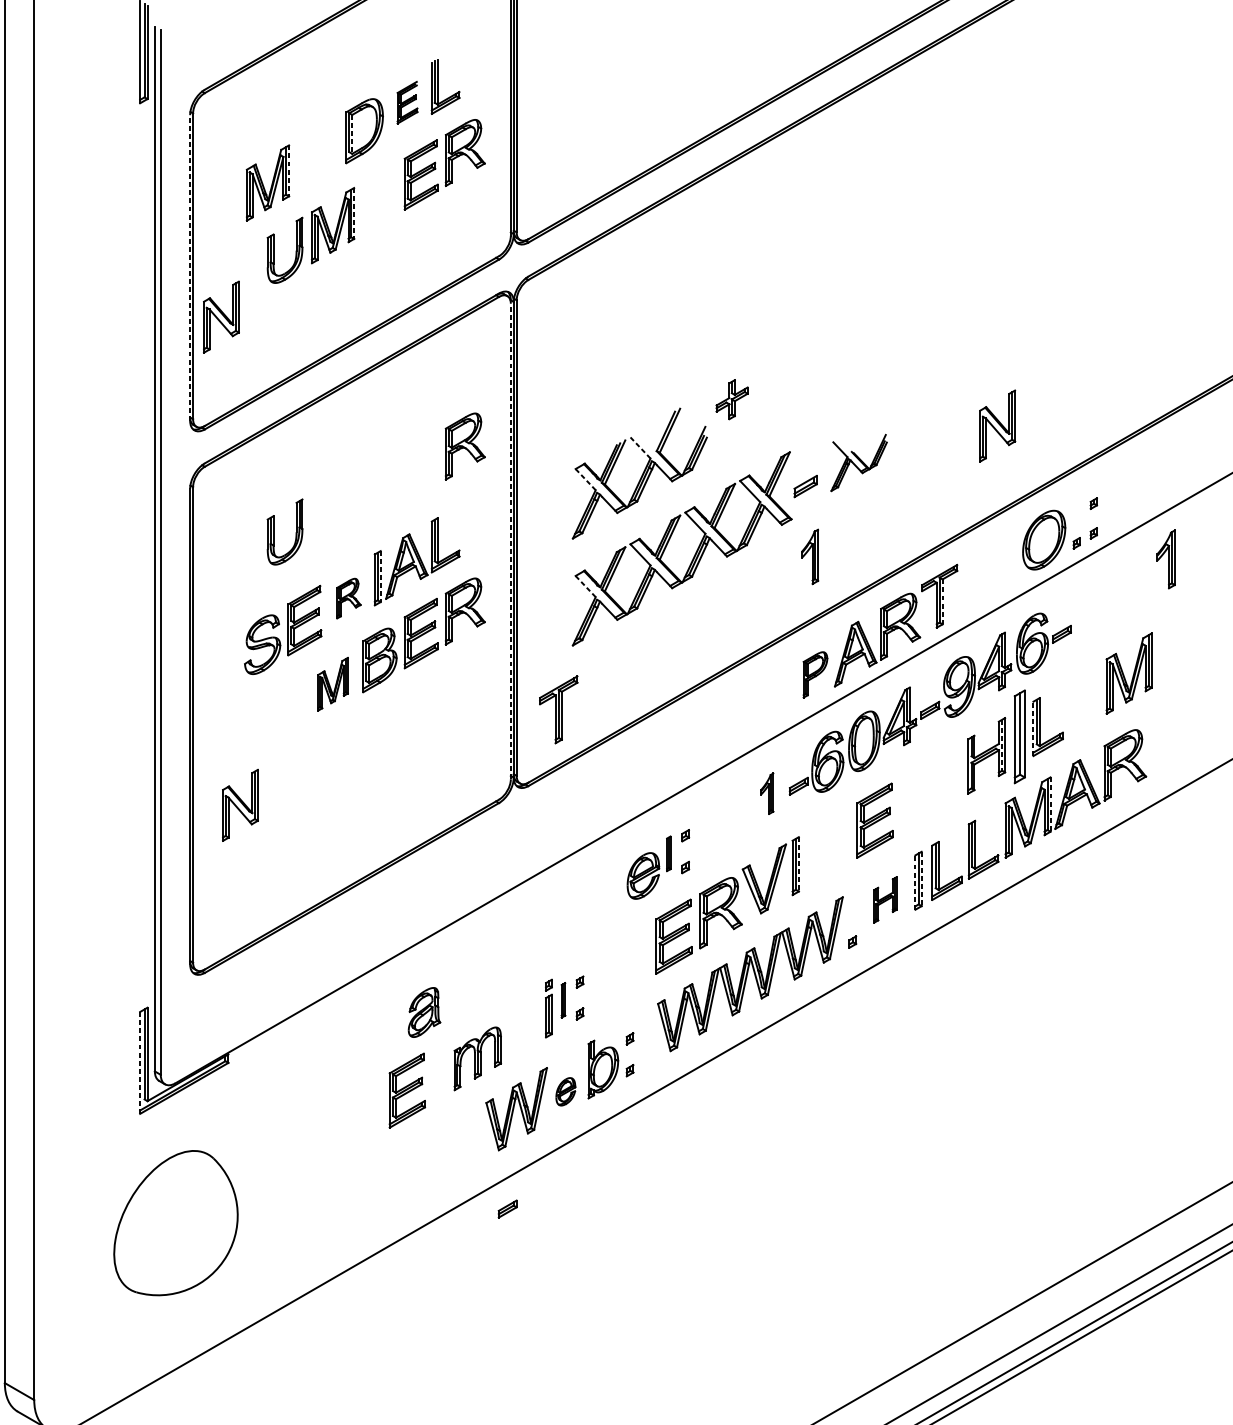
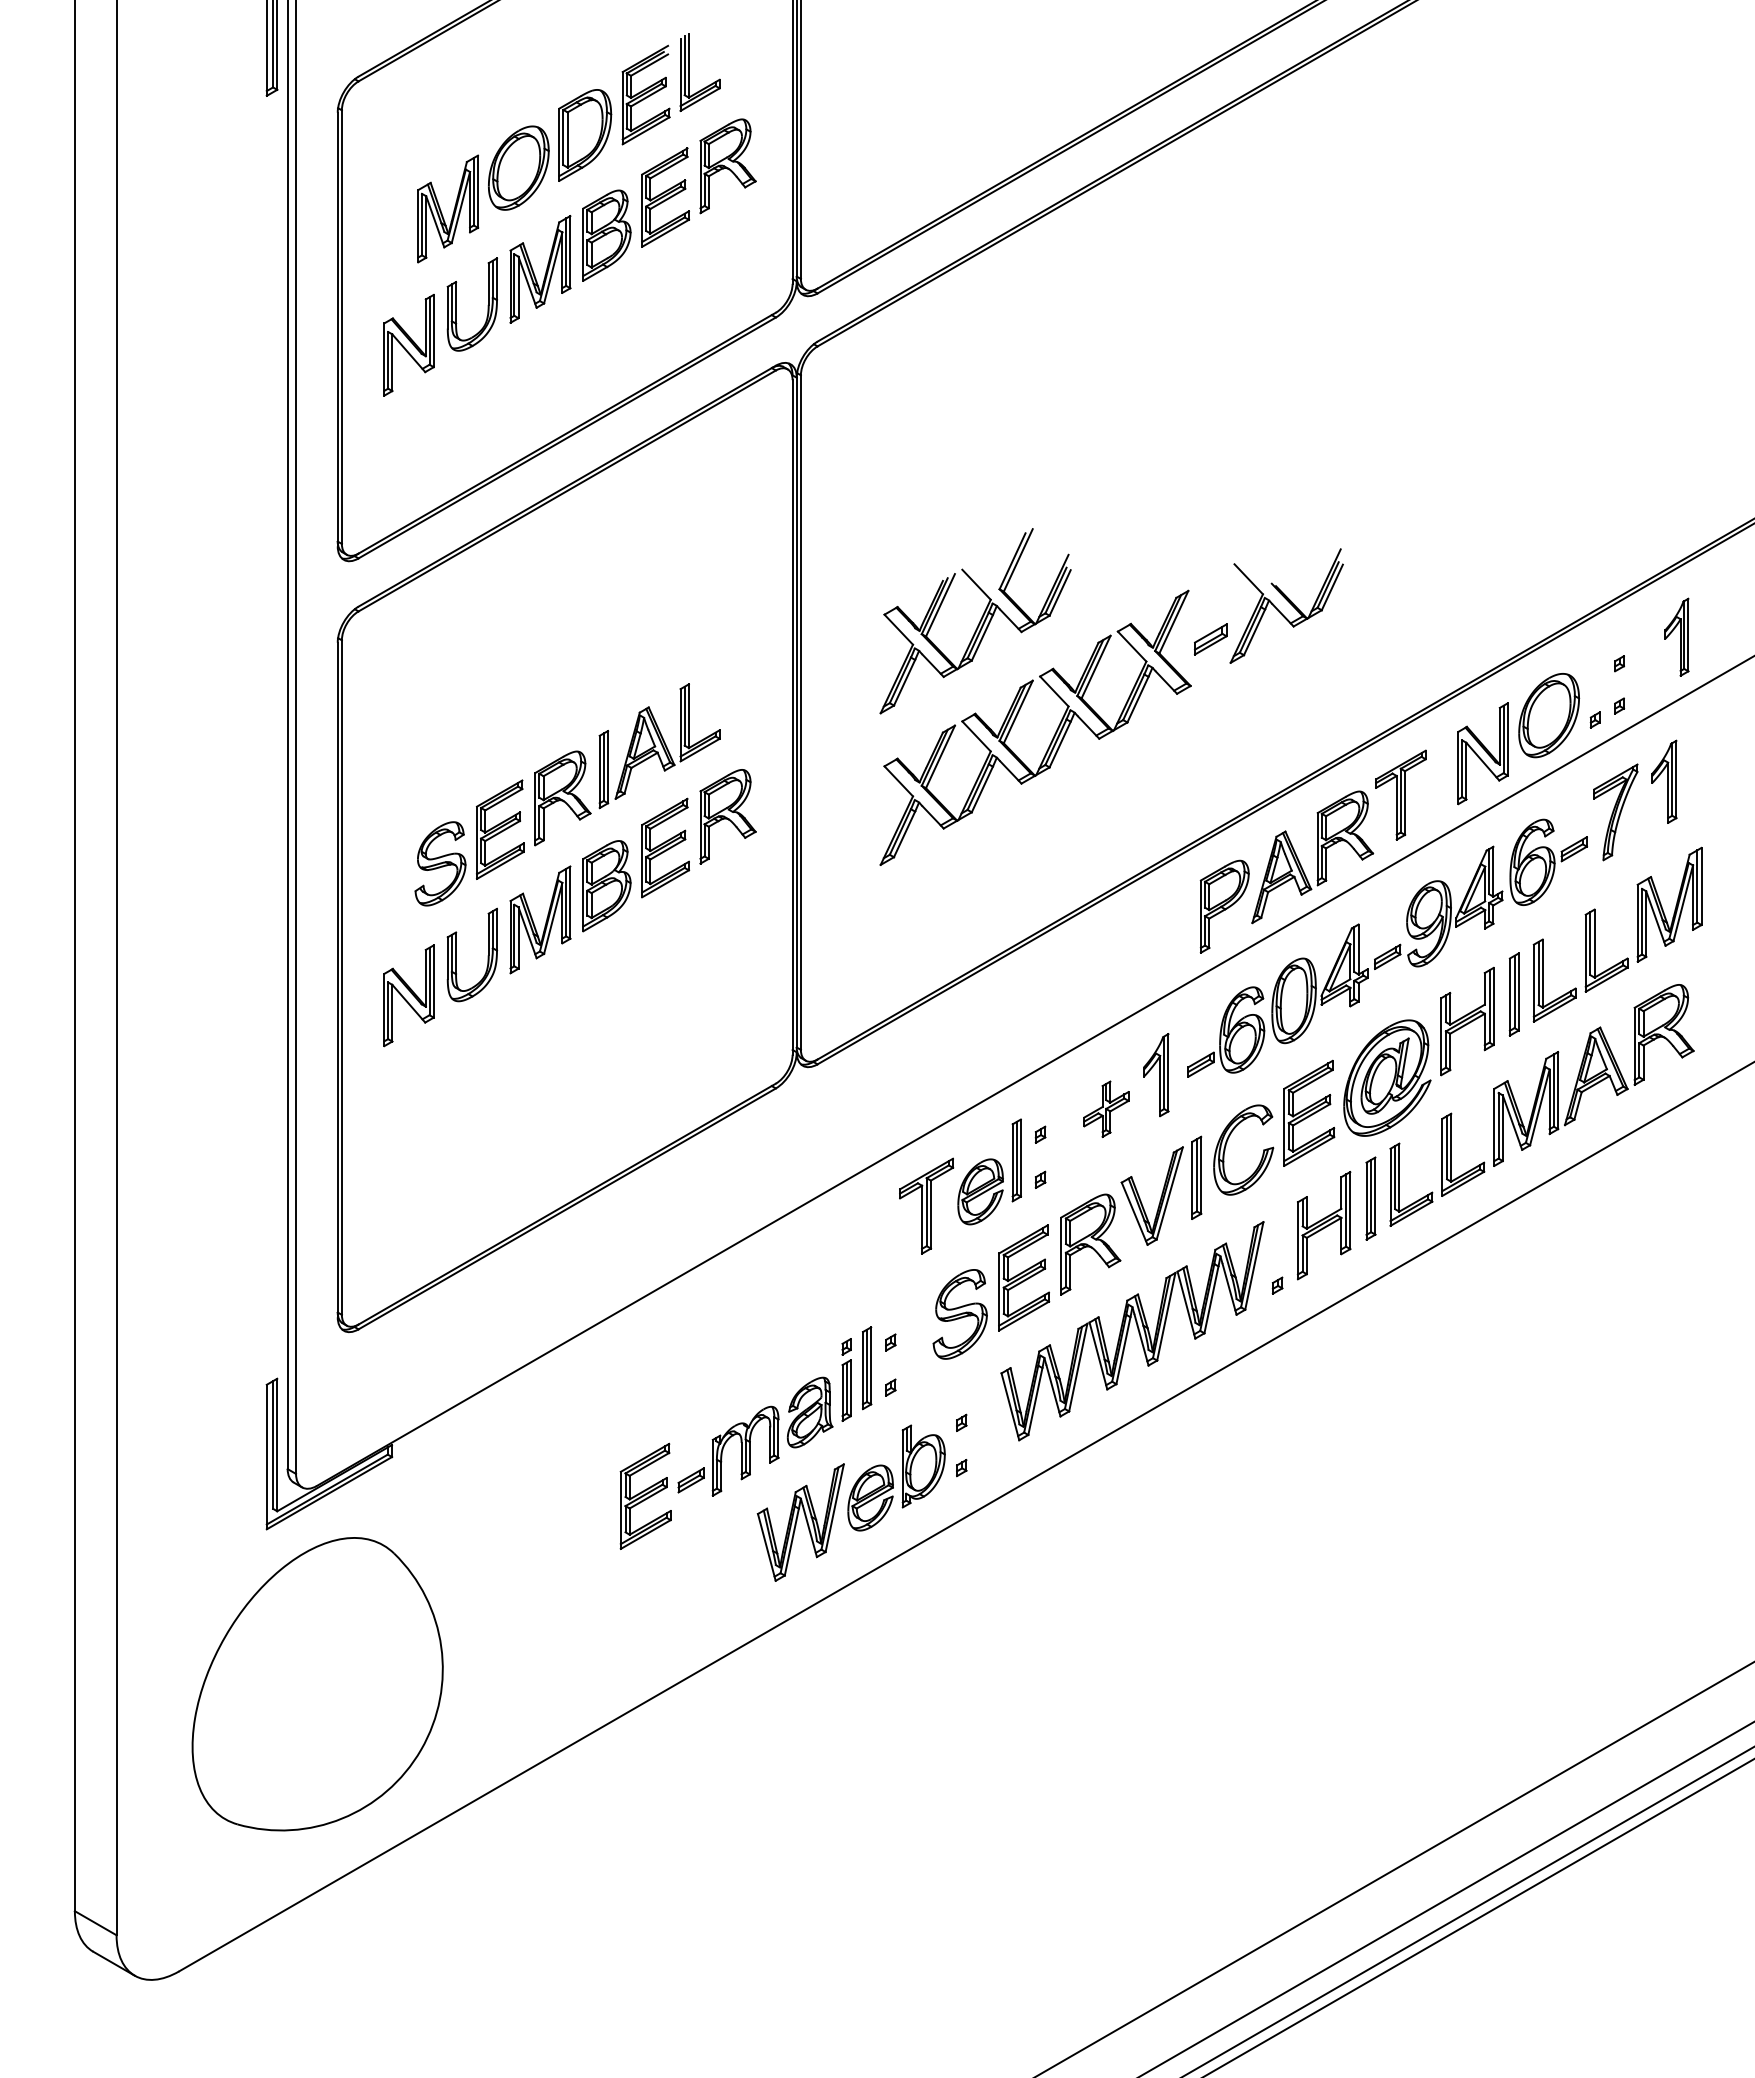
part: (407, 102) -> (645, 94), size x1.67
line: (352, 134) -> (567, 139), dashed -> solid
part: (317, 153) -> (518, 167), added
line: (289, 171) -> (478, 192), dashed -> solid
part: (379, 201) -> (606, 235), added
line: (354, 213) -> (570, 252), dashed -> solid
line: (189, 268) -> (337, 329), dashed -> solid
part: (221, 317) -> (408, 345), moved
part: (732, 399) -> (1106, 1108), moved
part: (997, 425) -> (1482, 753), moved
part: (464, 446) -> (727, 582), removed
line: (640, 447) -> (976, 584), dashed -> solid
part: (859, 462) -> (1286, 605), size x1.43
line: (585, 479) -> (898, 629), dashed -> solid
part: (273, 531) -> (456, 954), moved
line: (510, 540) -> (792, 716), dashed -> solid
part: (809, 556) -> (1676, 636), moved
part: (1166, 559) -> (1664, 781), moved
line: (381, 576) -> (608, 767), dashed -> solid
line: (585, 586) -> (898, 781), dashed -> solid
part: (348, 598) -> (562, 798), size x1.67
line: (942, 602) -> (1405, 803), dashed -> solid
part: (1090, 608) -> (1615, 812), added
part: (815, 674) -> (1224, 906), size x1.43
part: (333, 683) -> (540, 919), size x1.43
part: (1076, 705) -> (1595, 950), added
part: (558, 709) -> (926, 1205), moved
line: (1033, 729) -> (1533, 983), dashed -> solid
part: (1019, 736) -> (1513, 994), size x0.62
line: (1002, 745) -> (1489, 1006), dashed -> solid
part: (767, 793) -> (1156, 1075), size x1.43
part: (930, 795) -> (1387, 1077), added
line: (1050, 804) -> (1558, 1090), dashed -> solid
part: (240, 805) -> (408, 995), moved
part: (816, 843) -> (1226, 1146), added
part: (668, 853) -> (1016, 1160), size x1.67
line: (799, 864) -> (1201, 1175), dashed -> solid
line: (921, 879) -> (1375, 1196), dashed -> solid
line: (915, 882) -> (1366, 1201), dashed -> solid
part: (885, 899) -> (1323, 1225), size x1.67
part: (628, 962) -> (959, 1314), added
part: (563, 1000) -> (867, 1368), size x1.67
part: (424, 1012) -> (809, 1412), moved
line: (139, 1062) -> (266, 1456), dashed -> solid
part: (565, 1091) -> (870, 1497), size x1.67
part: (507, 1209) -> (690, 1480), moved
part: (175, 1223) -> (317, 1684), size x1.43

